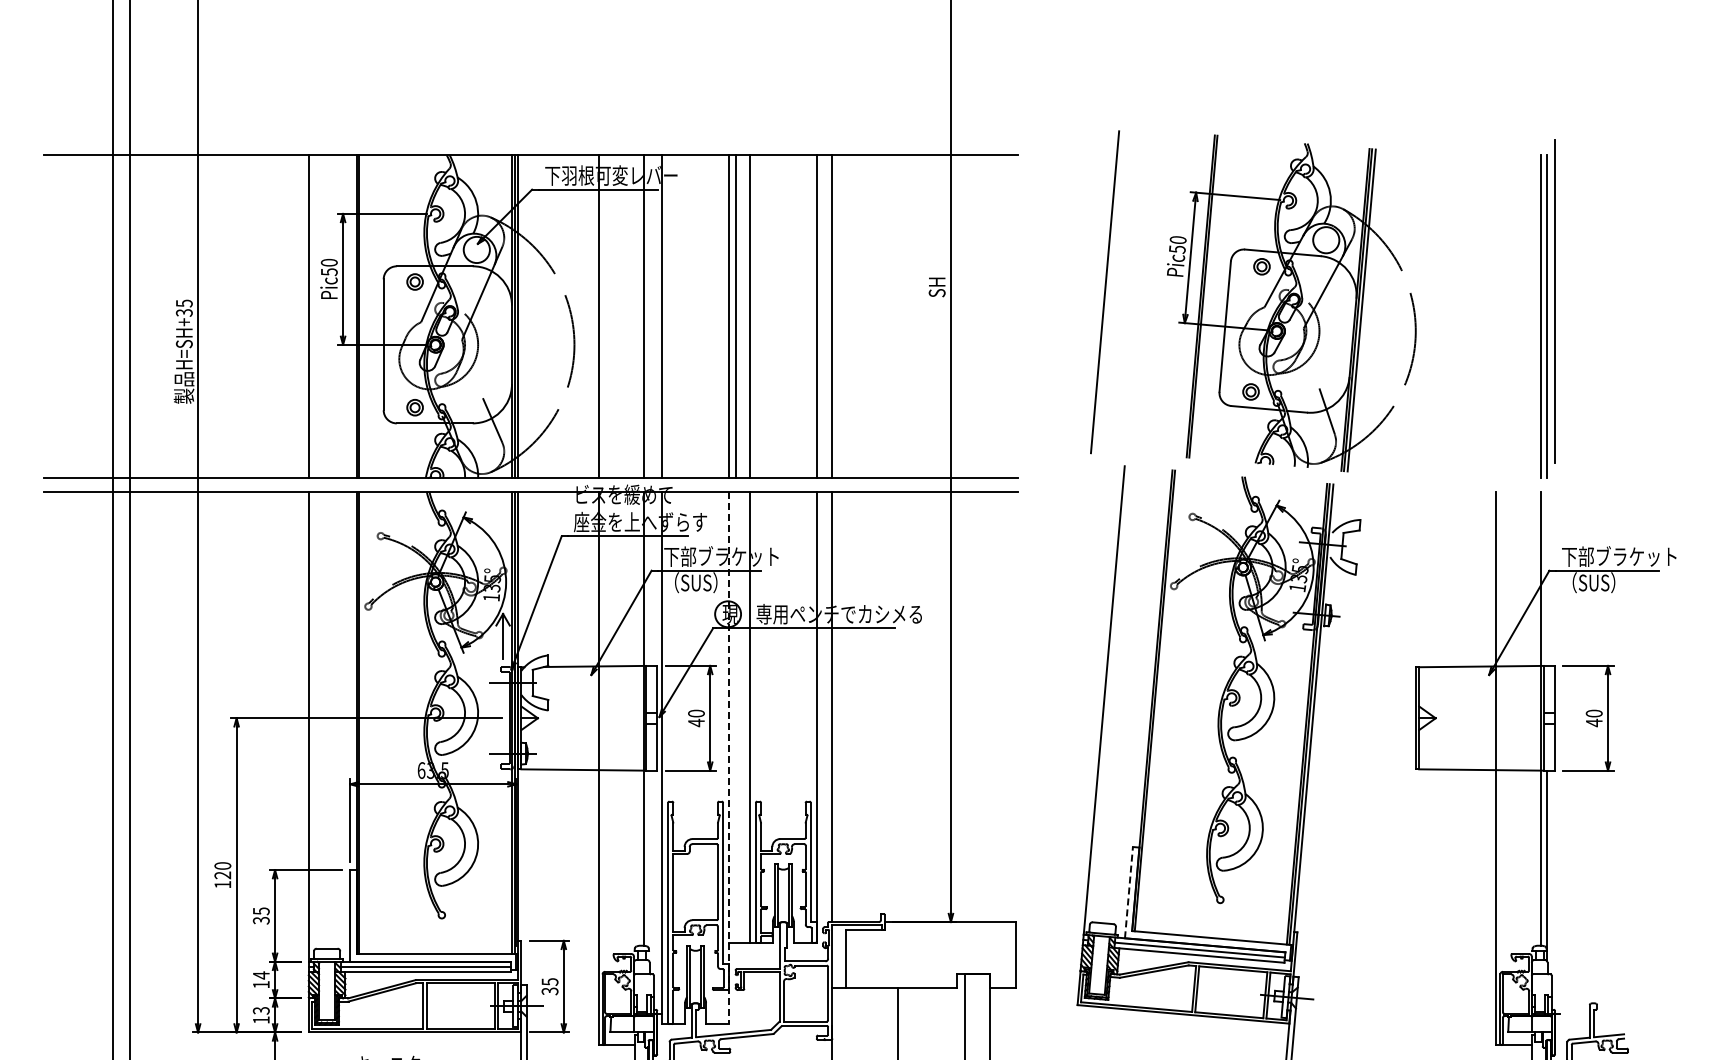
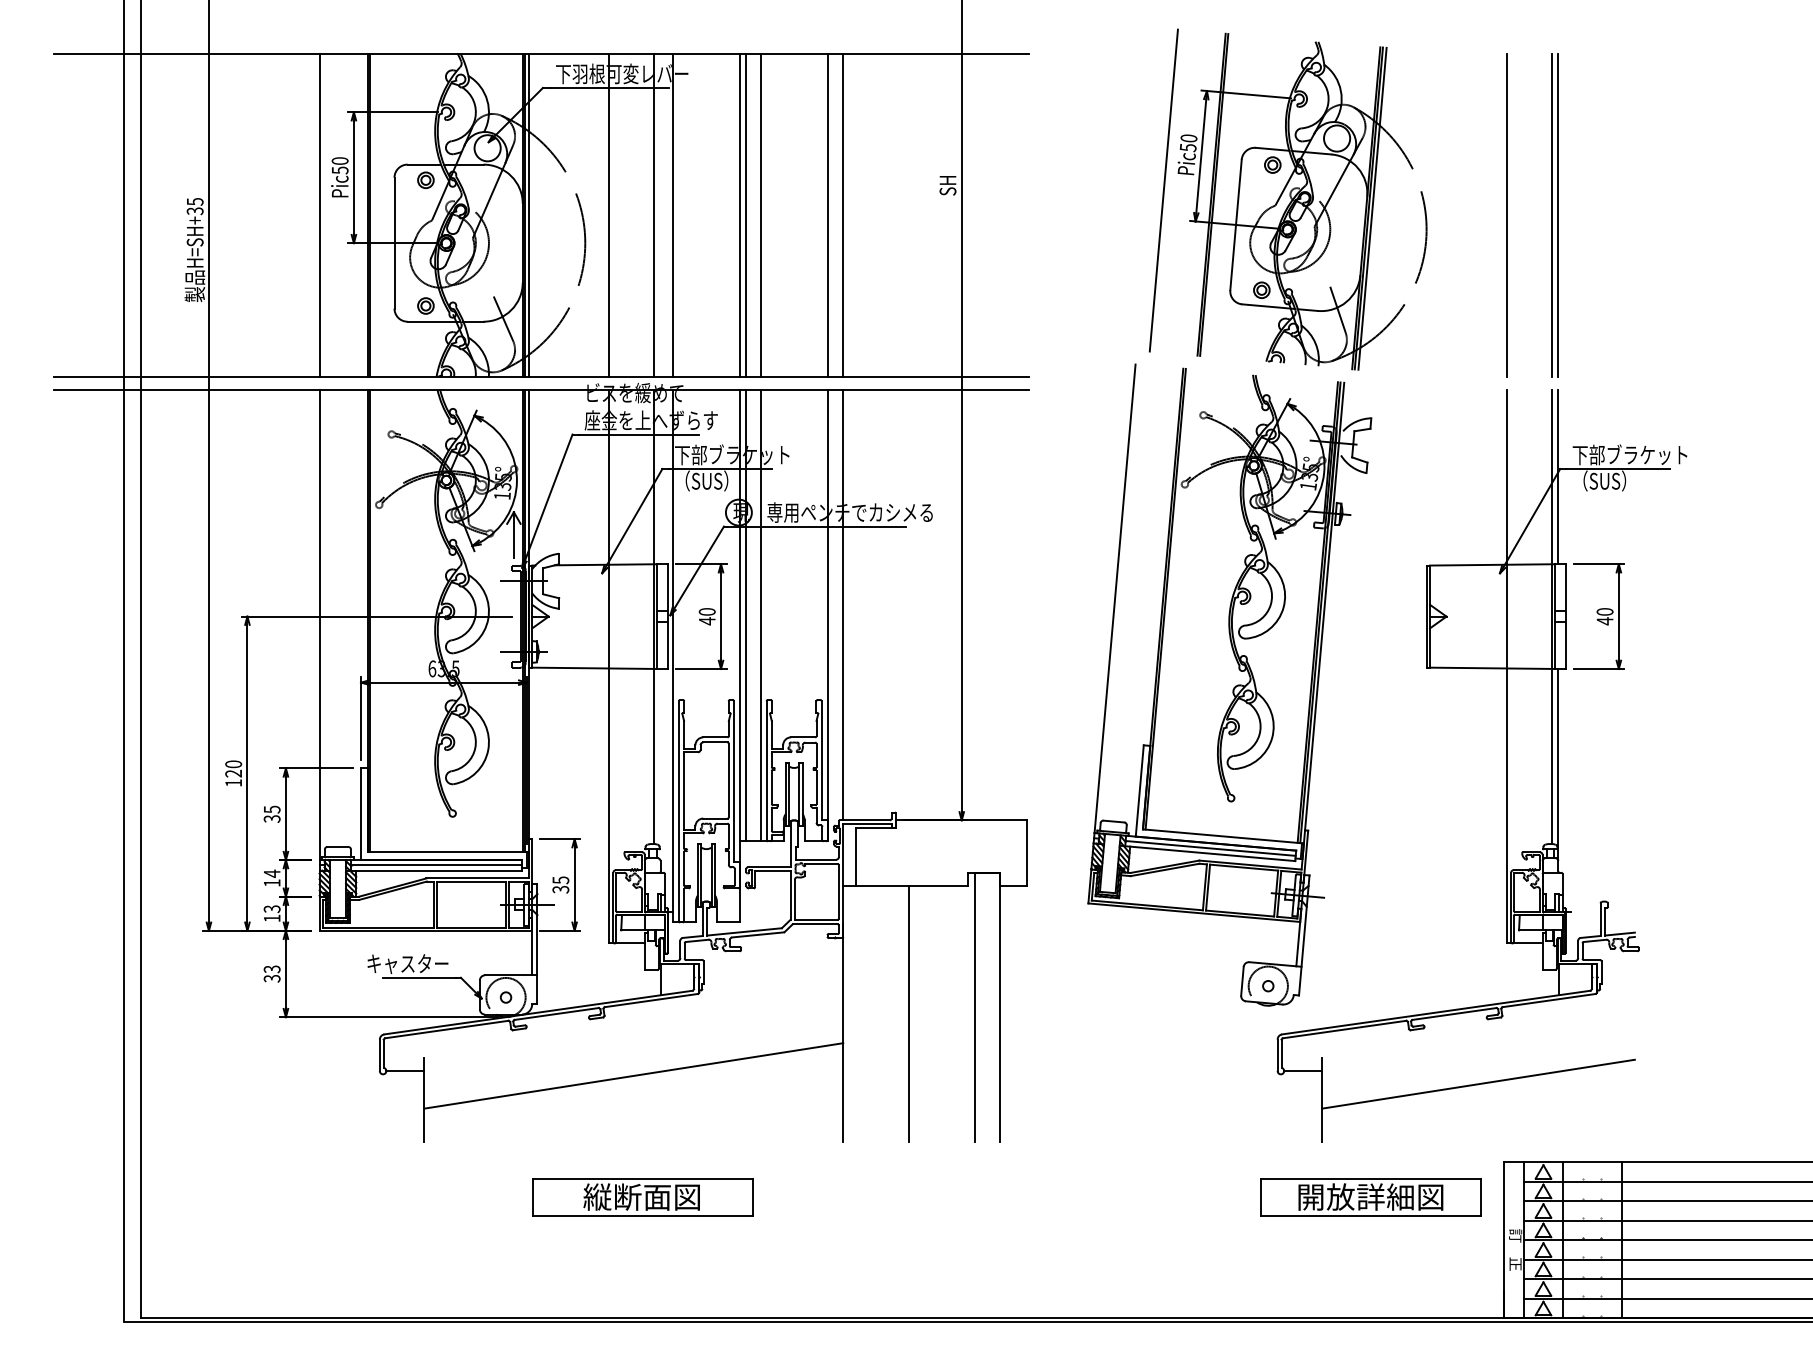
line: (1104, 292) -> (1163, 190), moved
line: (1554, 302) -> (1506, 215), moved
line: (1546, 578) -> (1557, 476), added
line: (735, 717) -> (746, 615), added
line: (728, 758) -> (739, 656), dashed -> solid
line: (1128, 892) -> (1139, 790), dashed -> solid

